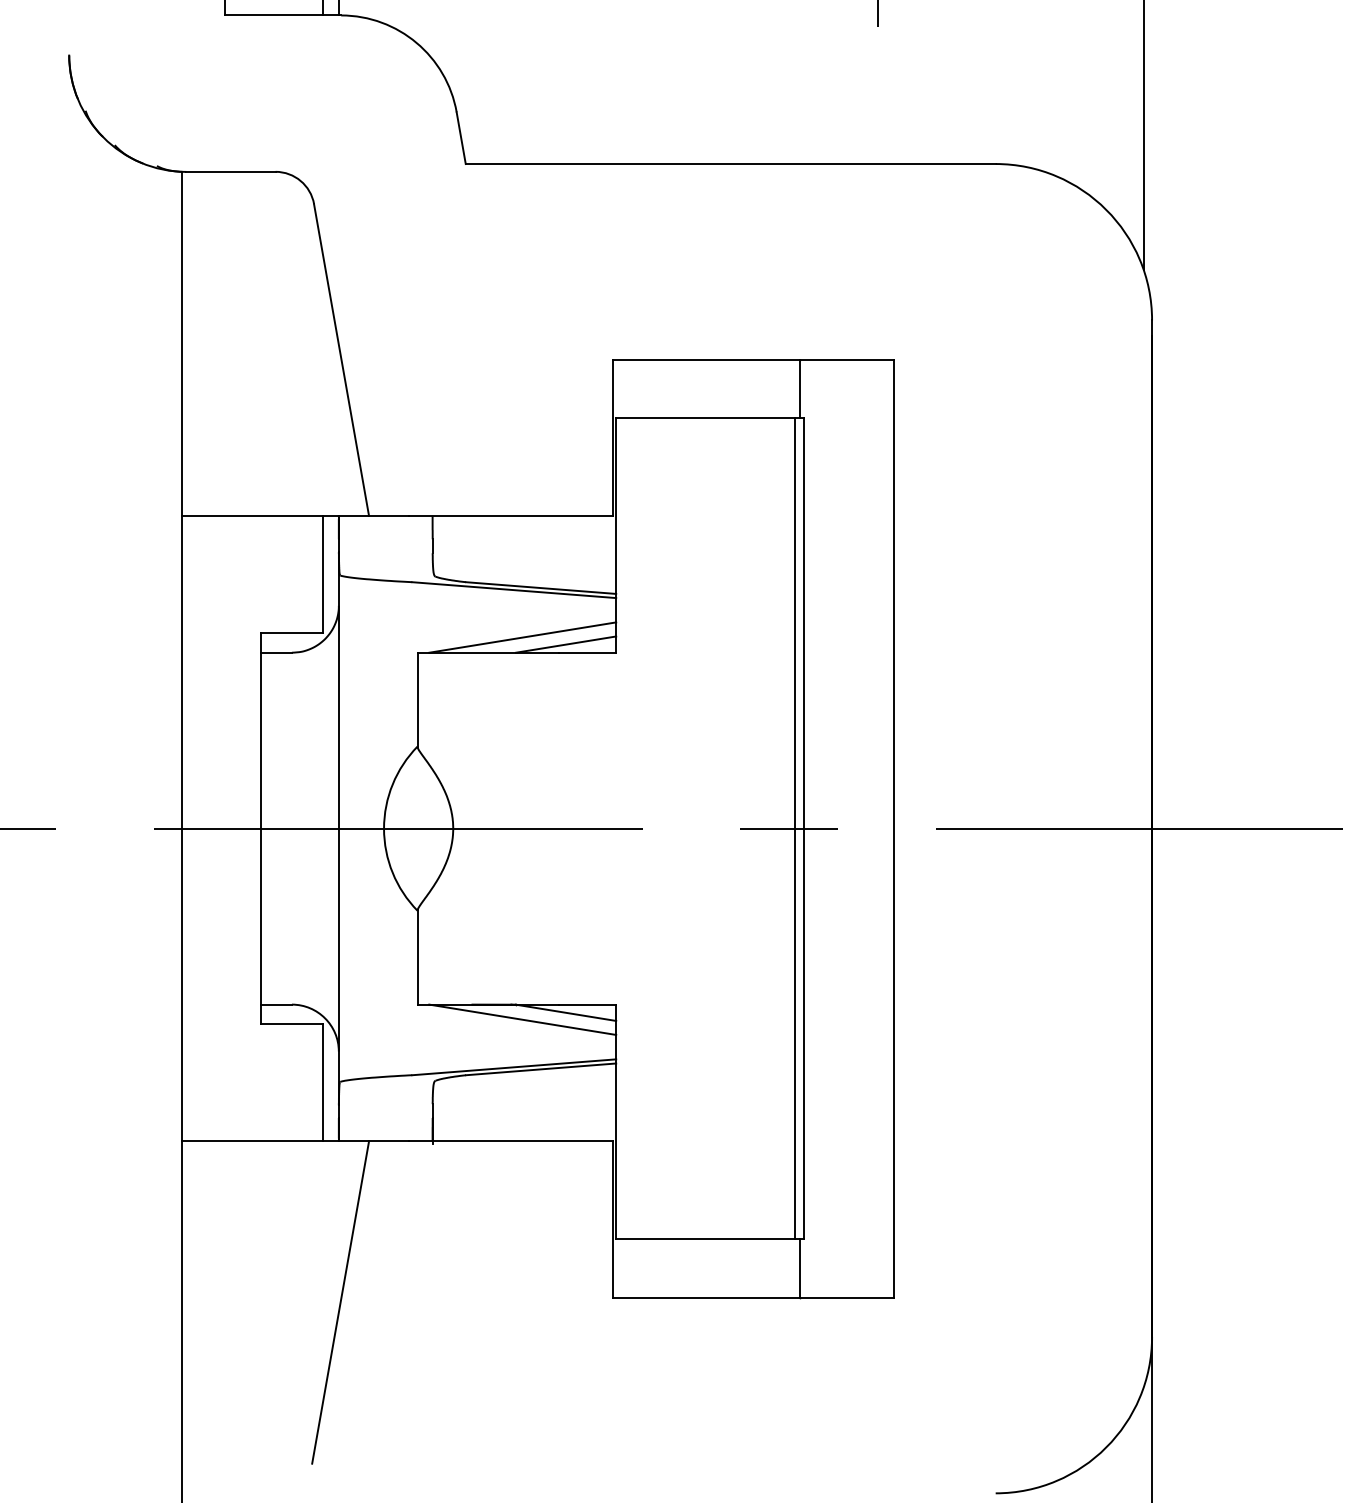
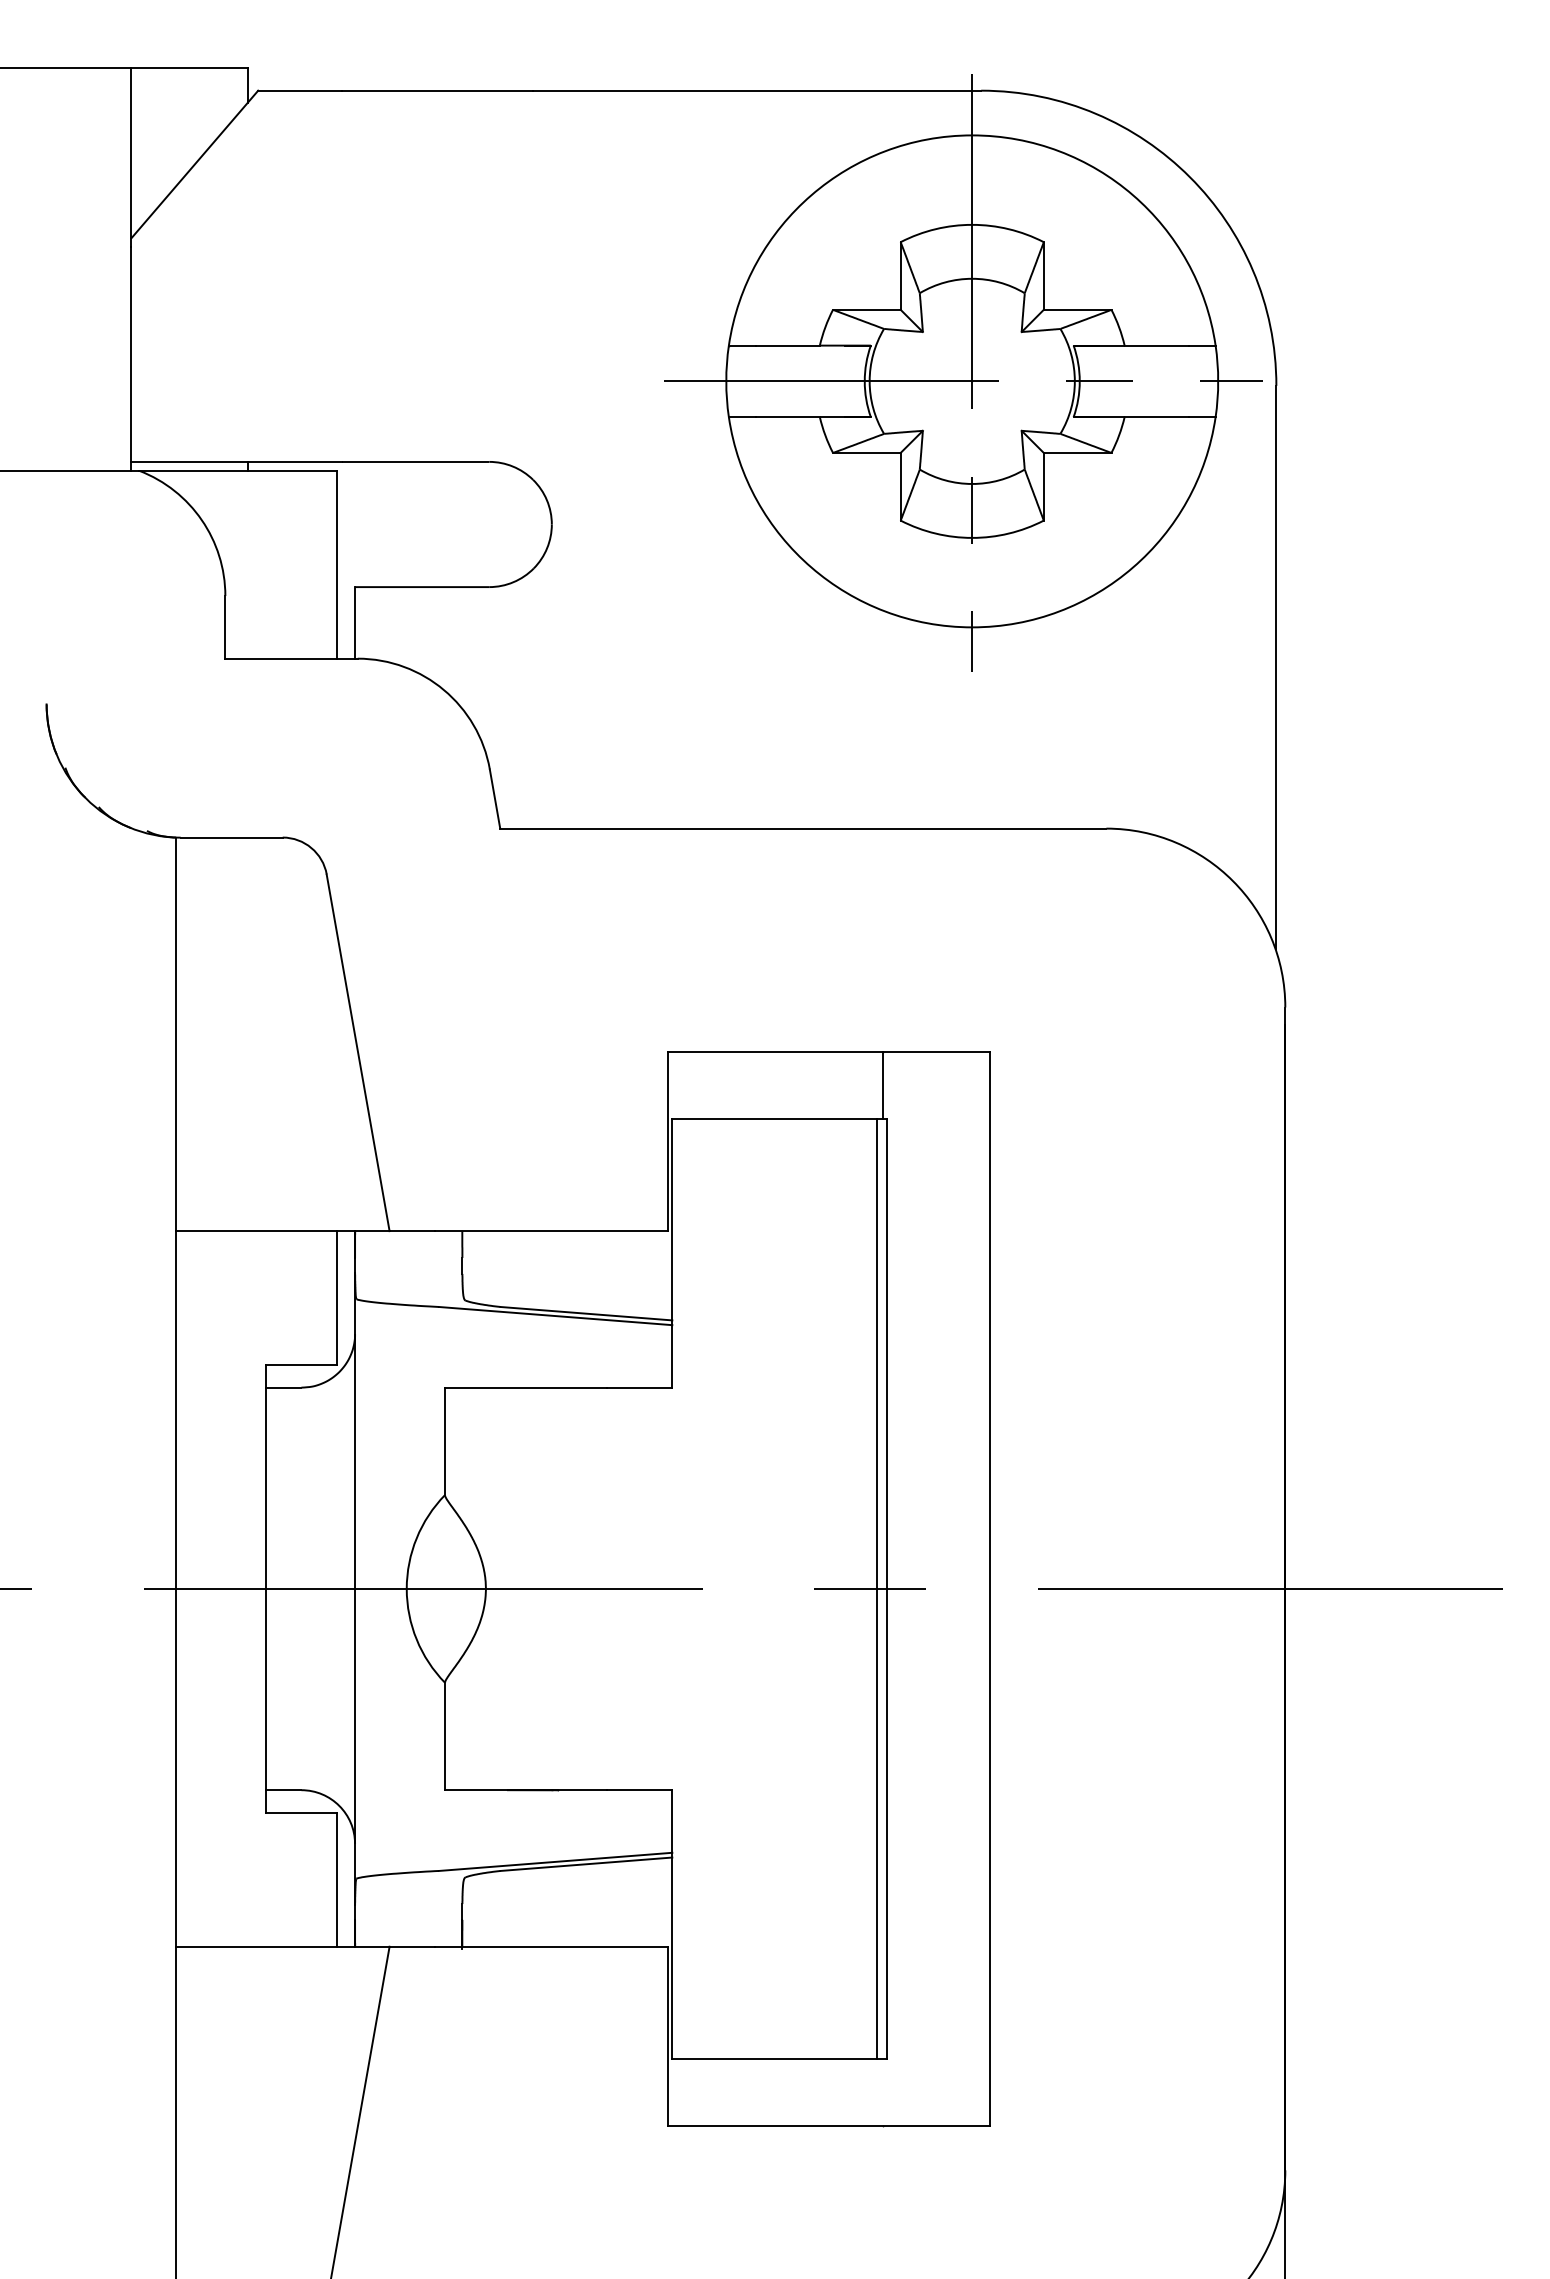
line: (522, 636) -> (565, 1369), removed
line: (565, 644) -> (614, 1378), removed
line: (565, 1012) -> (614, 1799), removed
line: (522, 1019) -> (565, 1807), removed
line: (799, 1268) -> (882, 2091), removed

